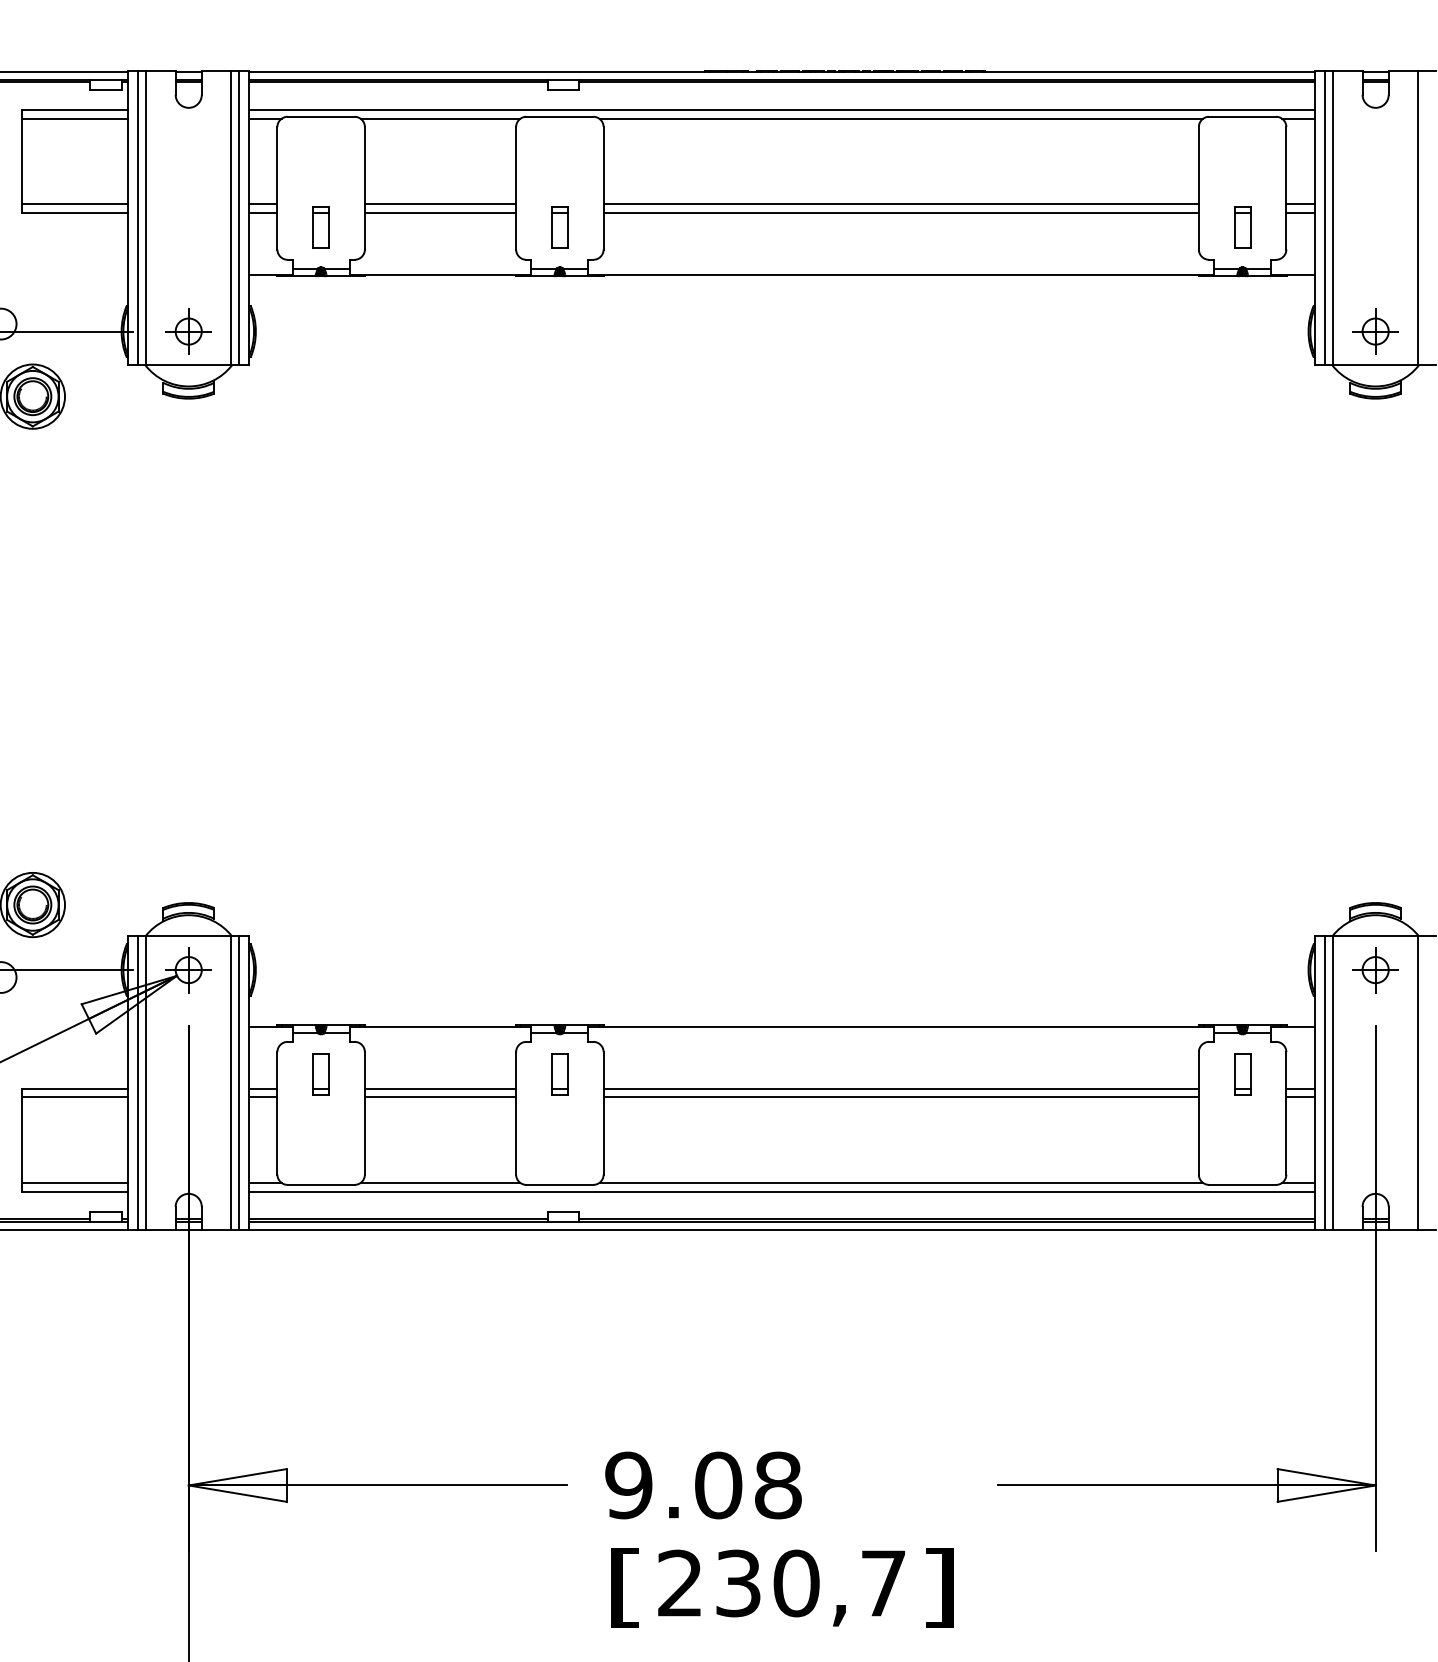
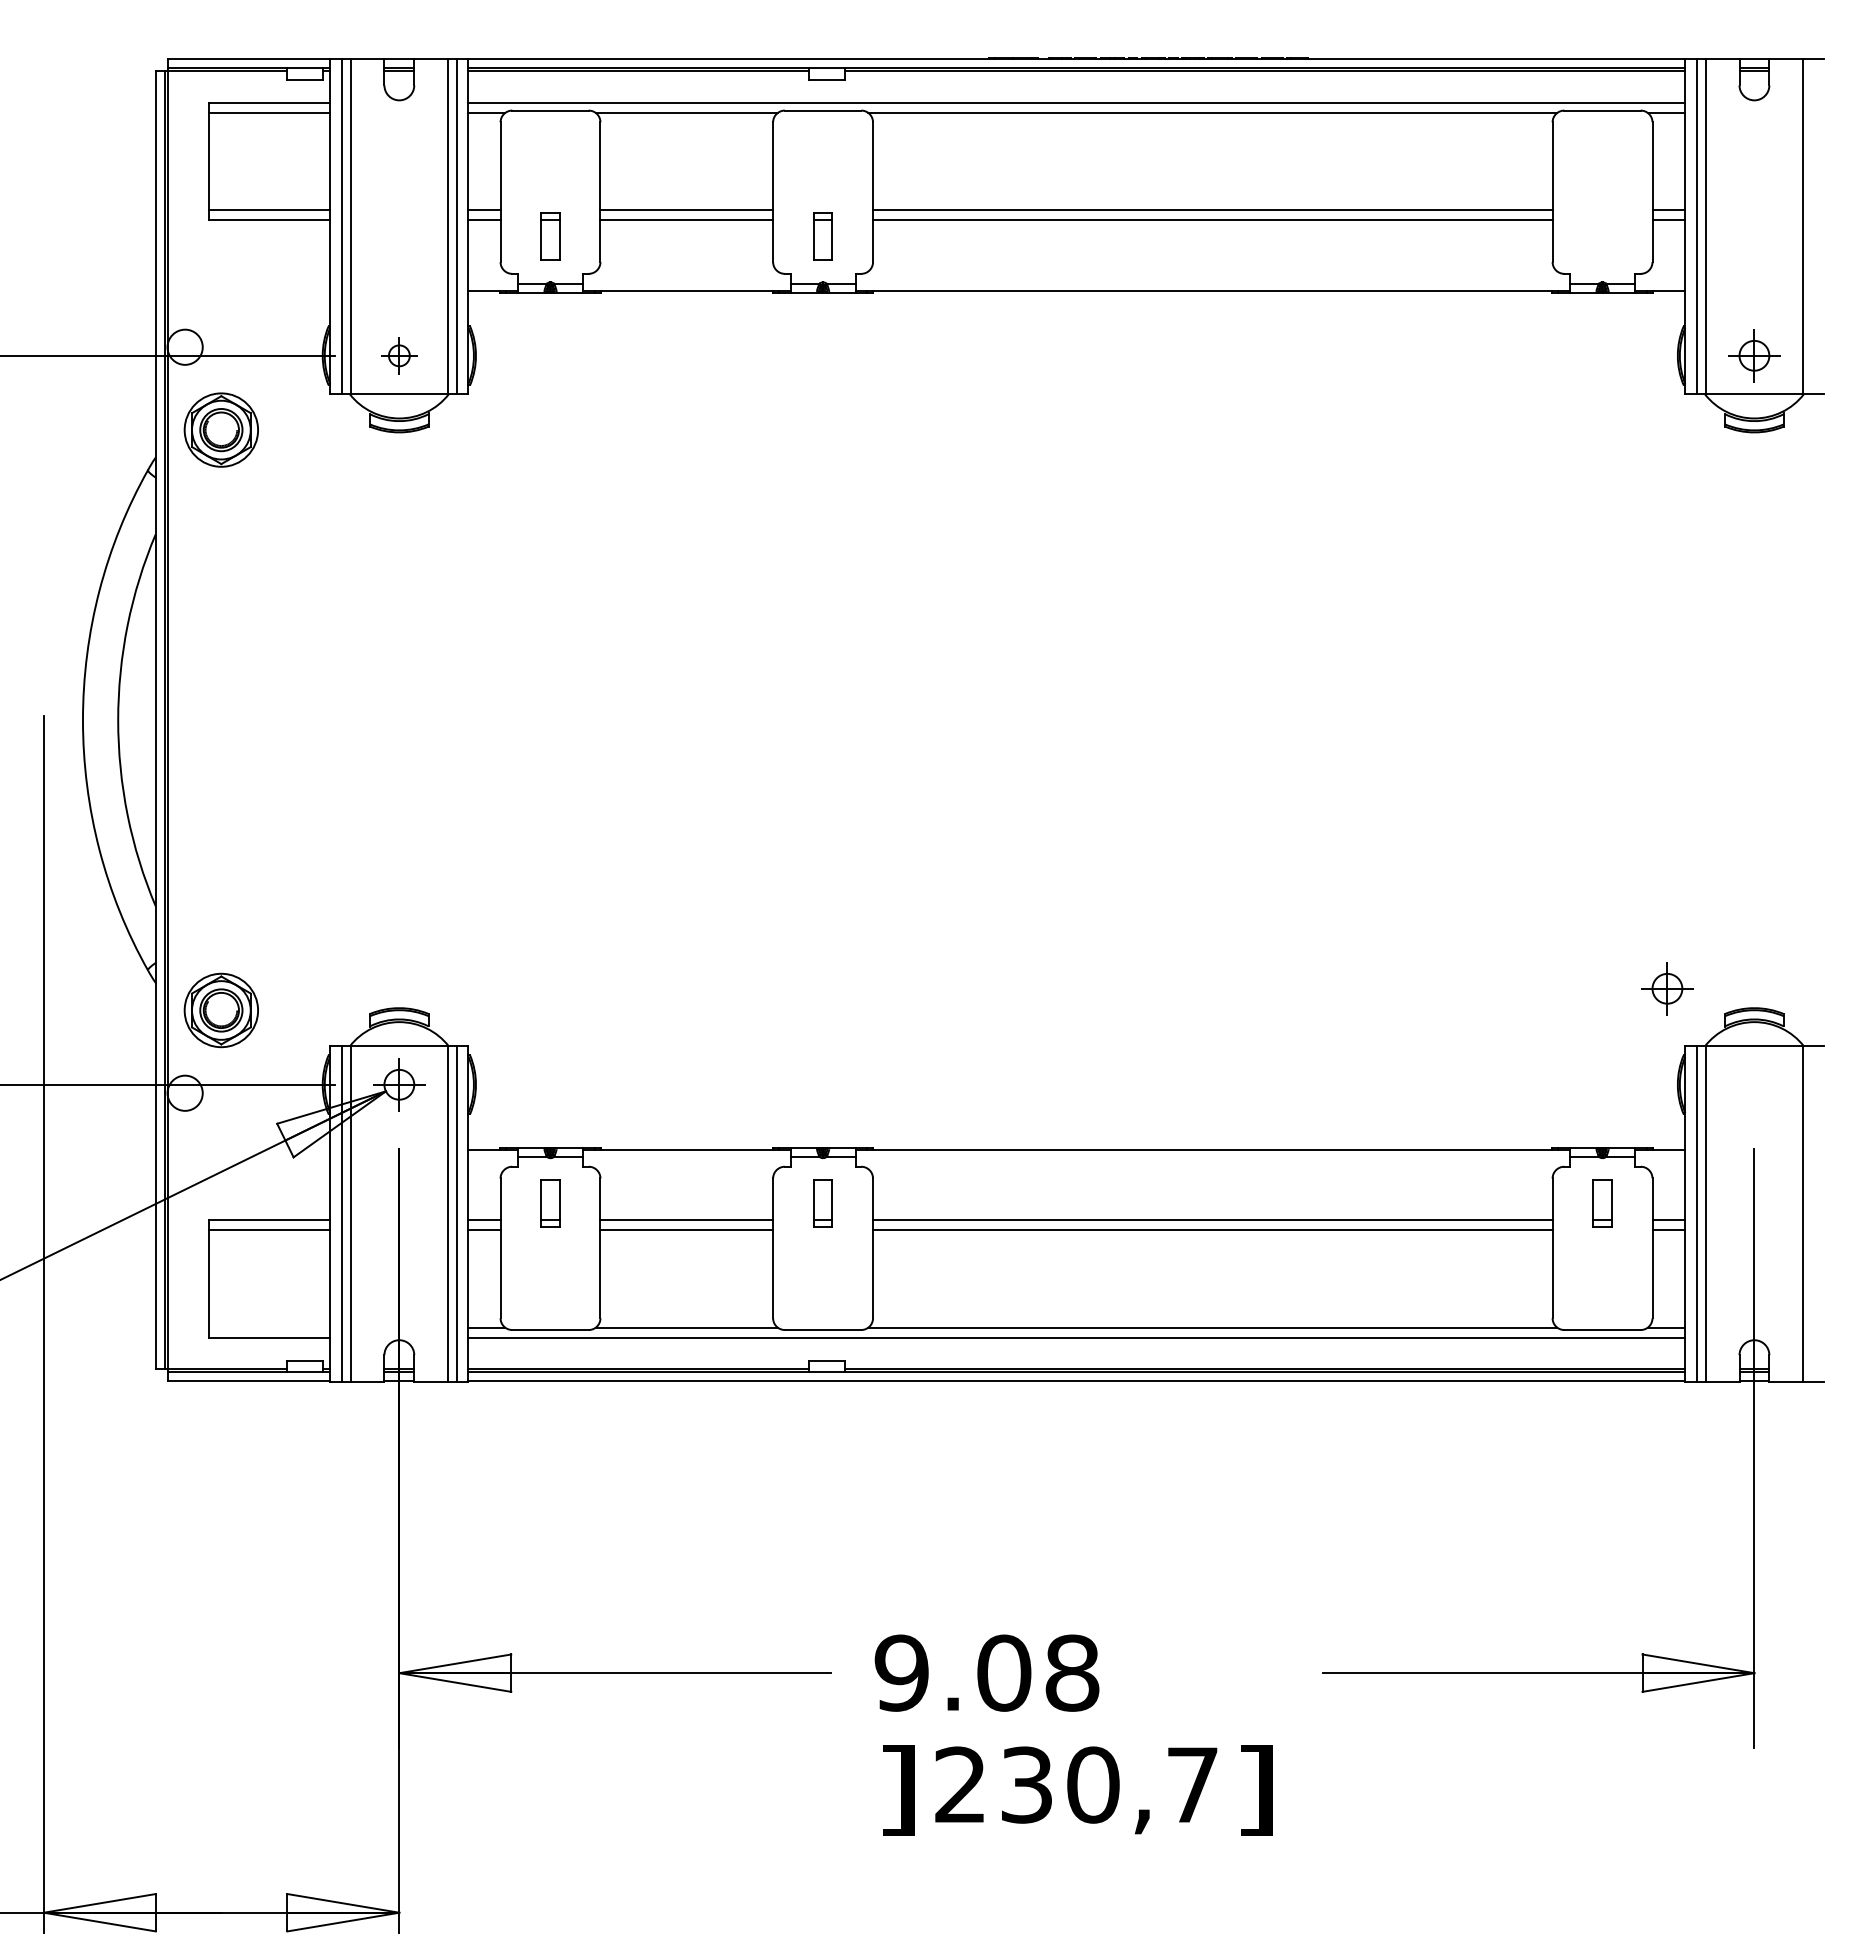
part: (1242, 227) -> (1602, 236), removed
part: (188, 331) -> (399, 355), size x0.7
part: (1375, 969) -> (1667, 988), moved
line: (75, 1182) -> (269, 1327), removed
text: (625, 1588) -> (897, 1790), [ -> ]

